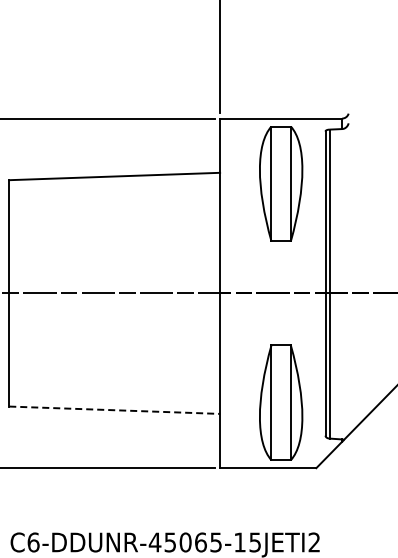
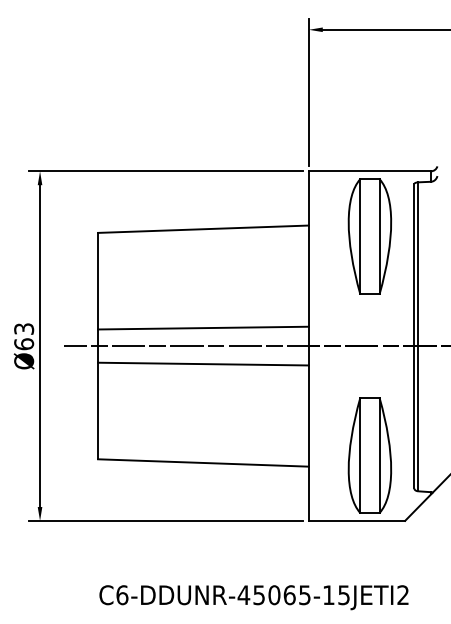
line: (114, 274) -> (203, 327), added
line: (114, 310) -> (203, 363), added
line: (114, 409) -> (203, 462), dashed -> solid

